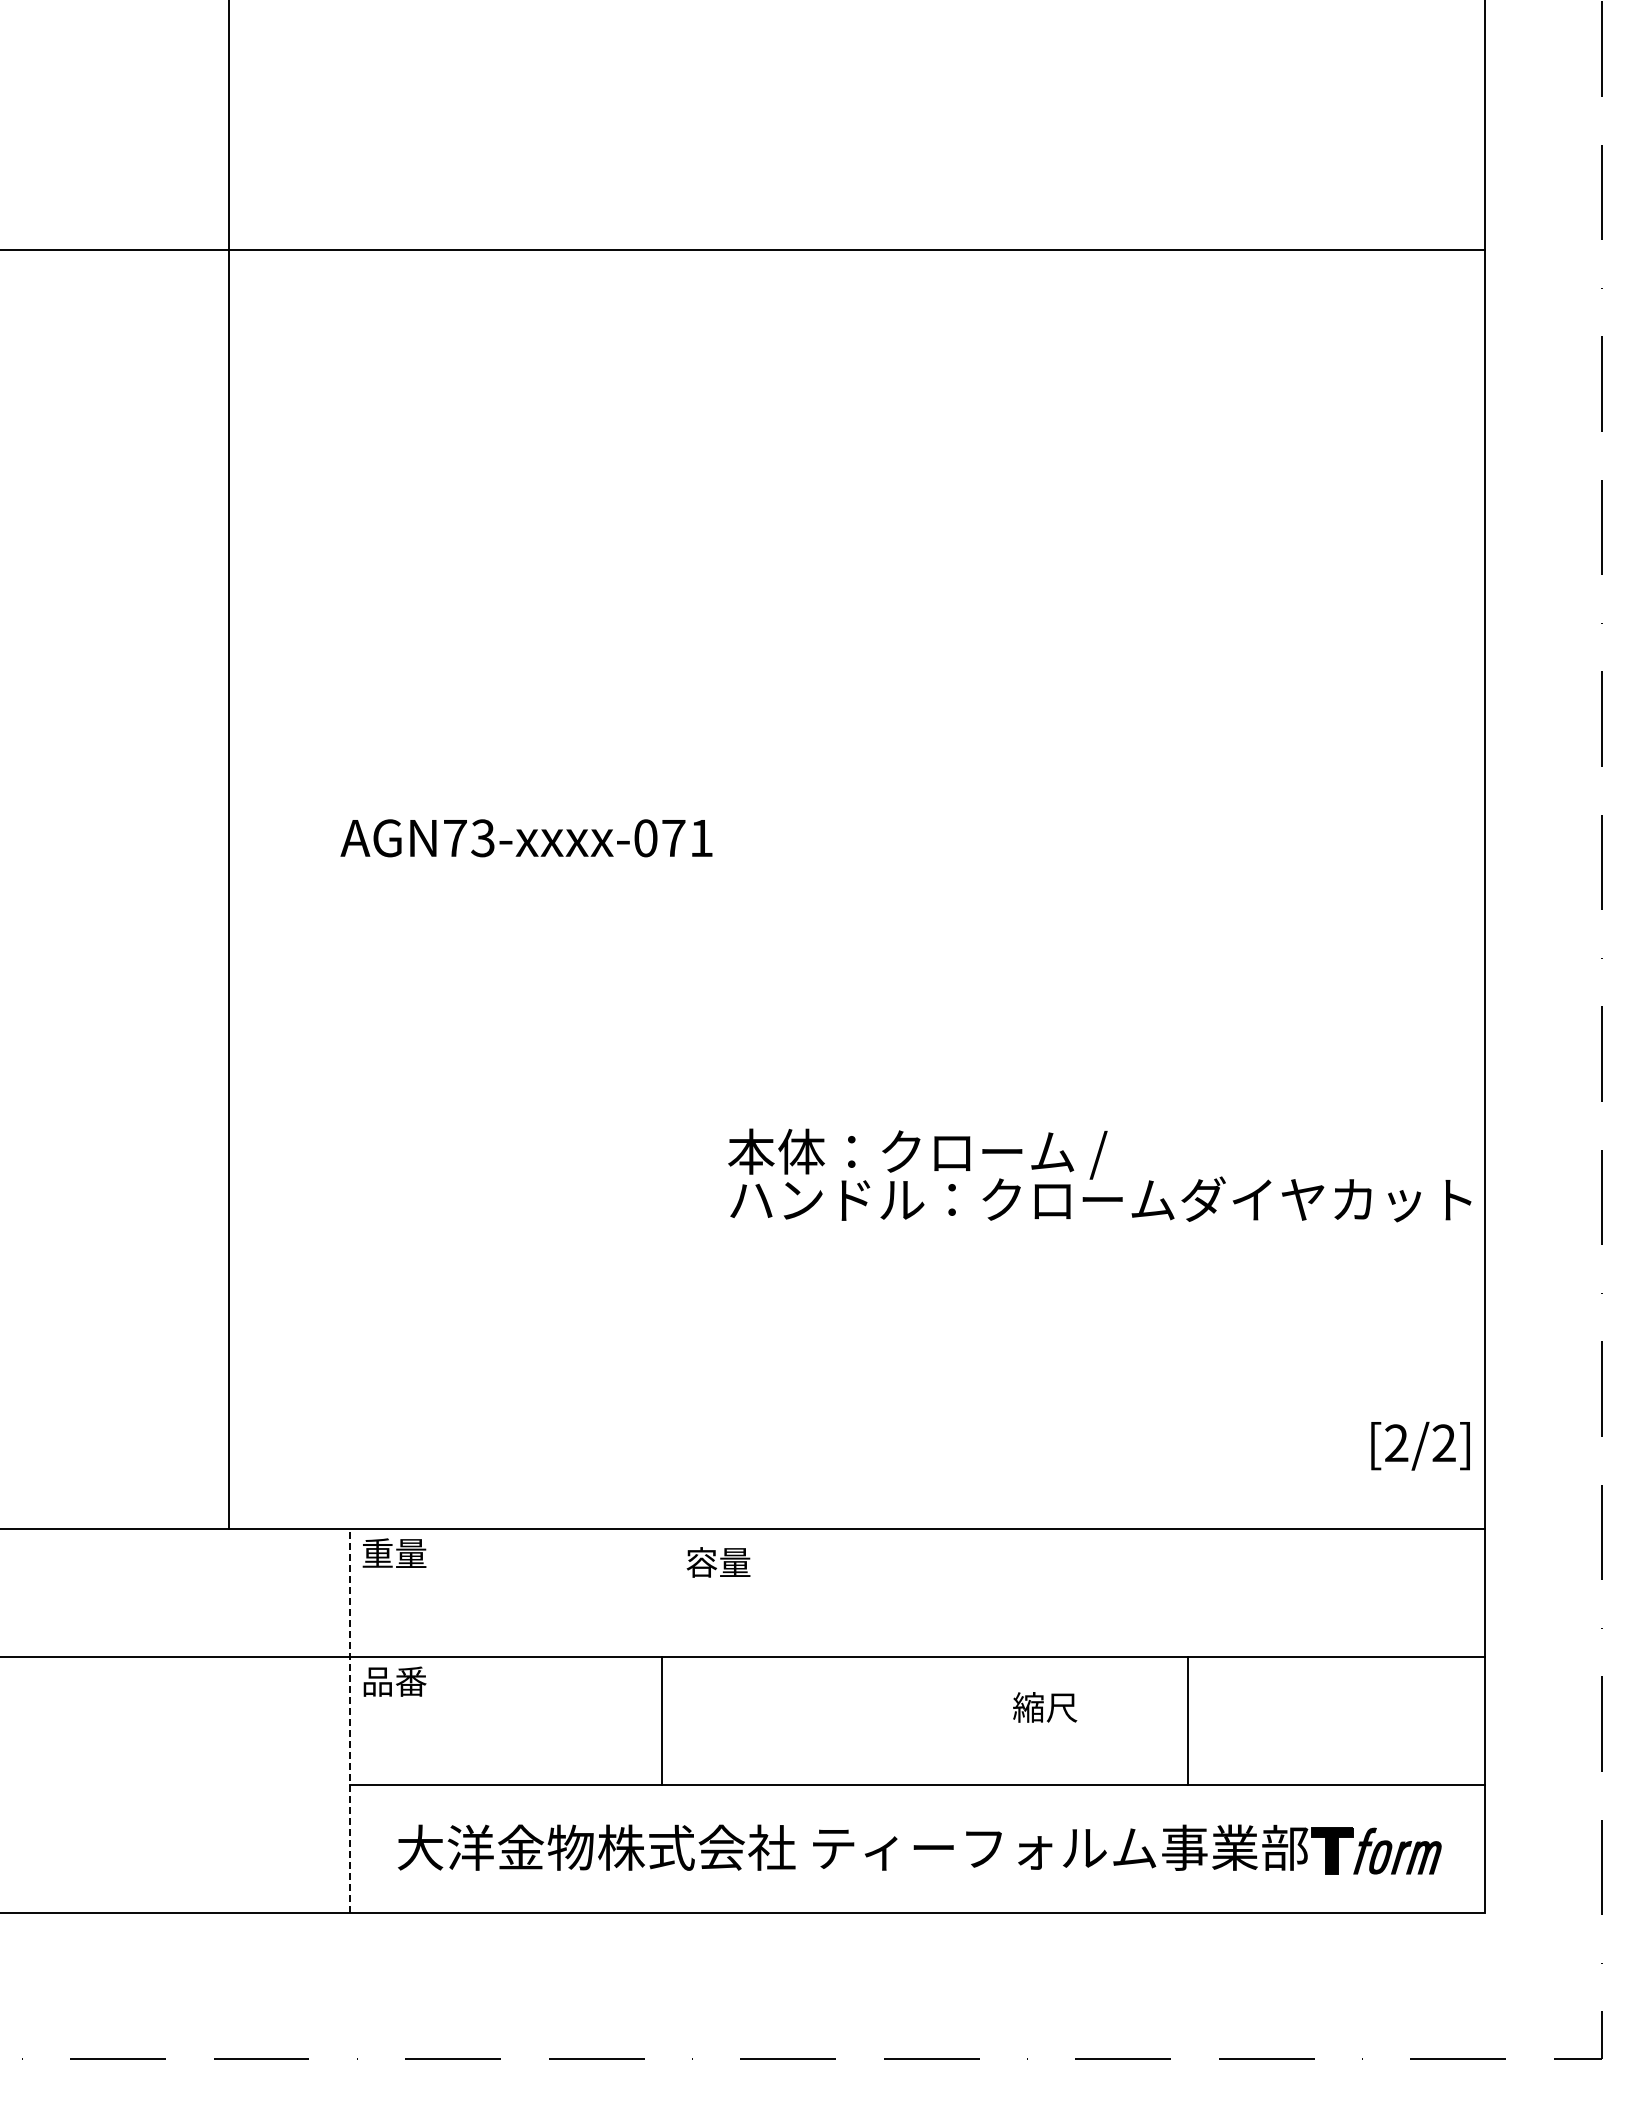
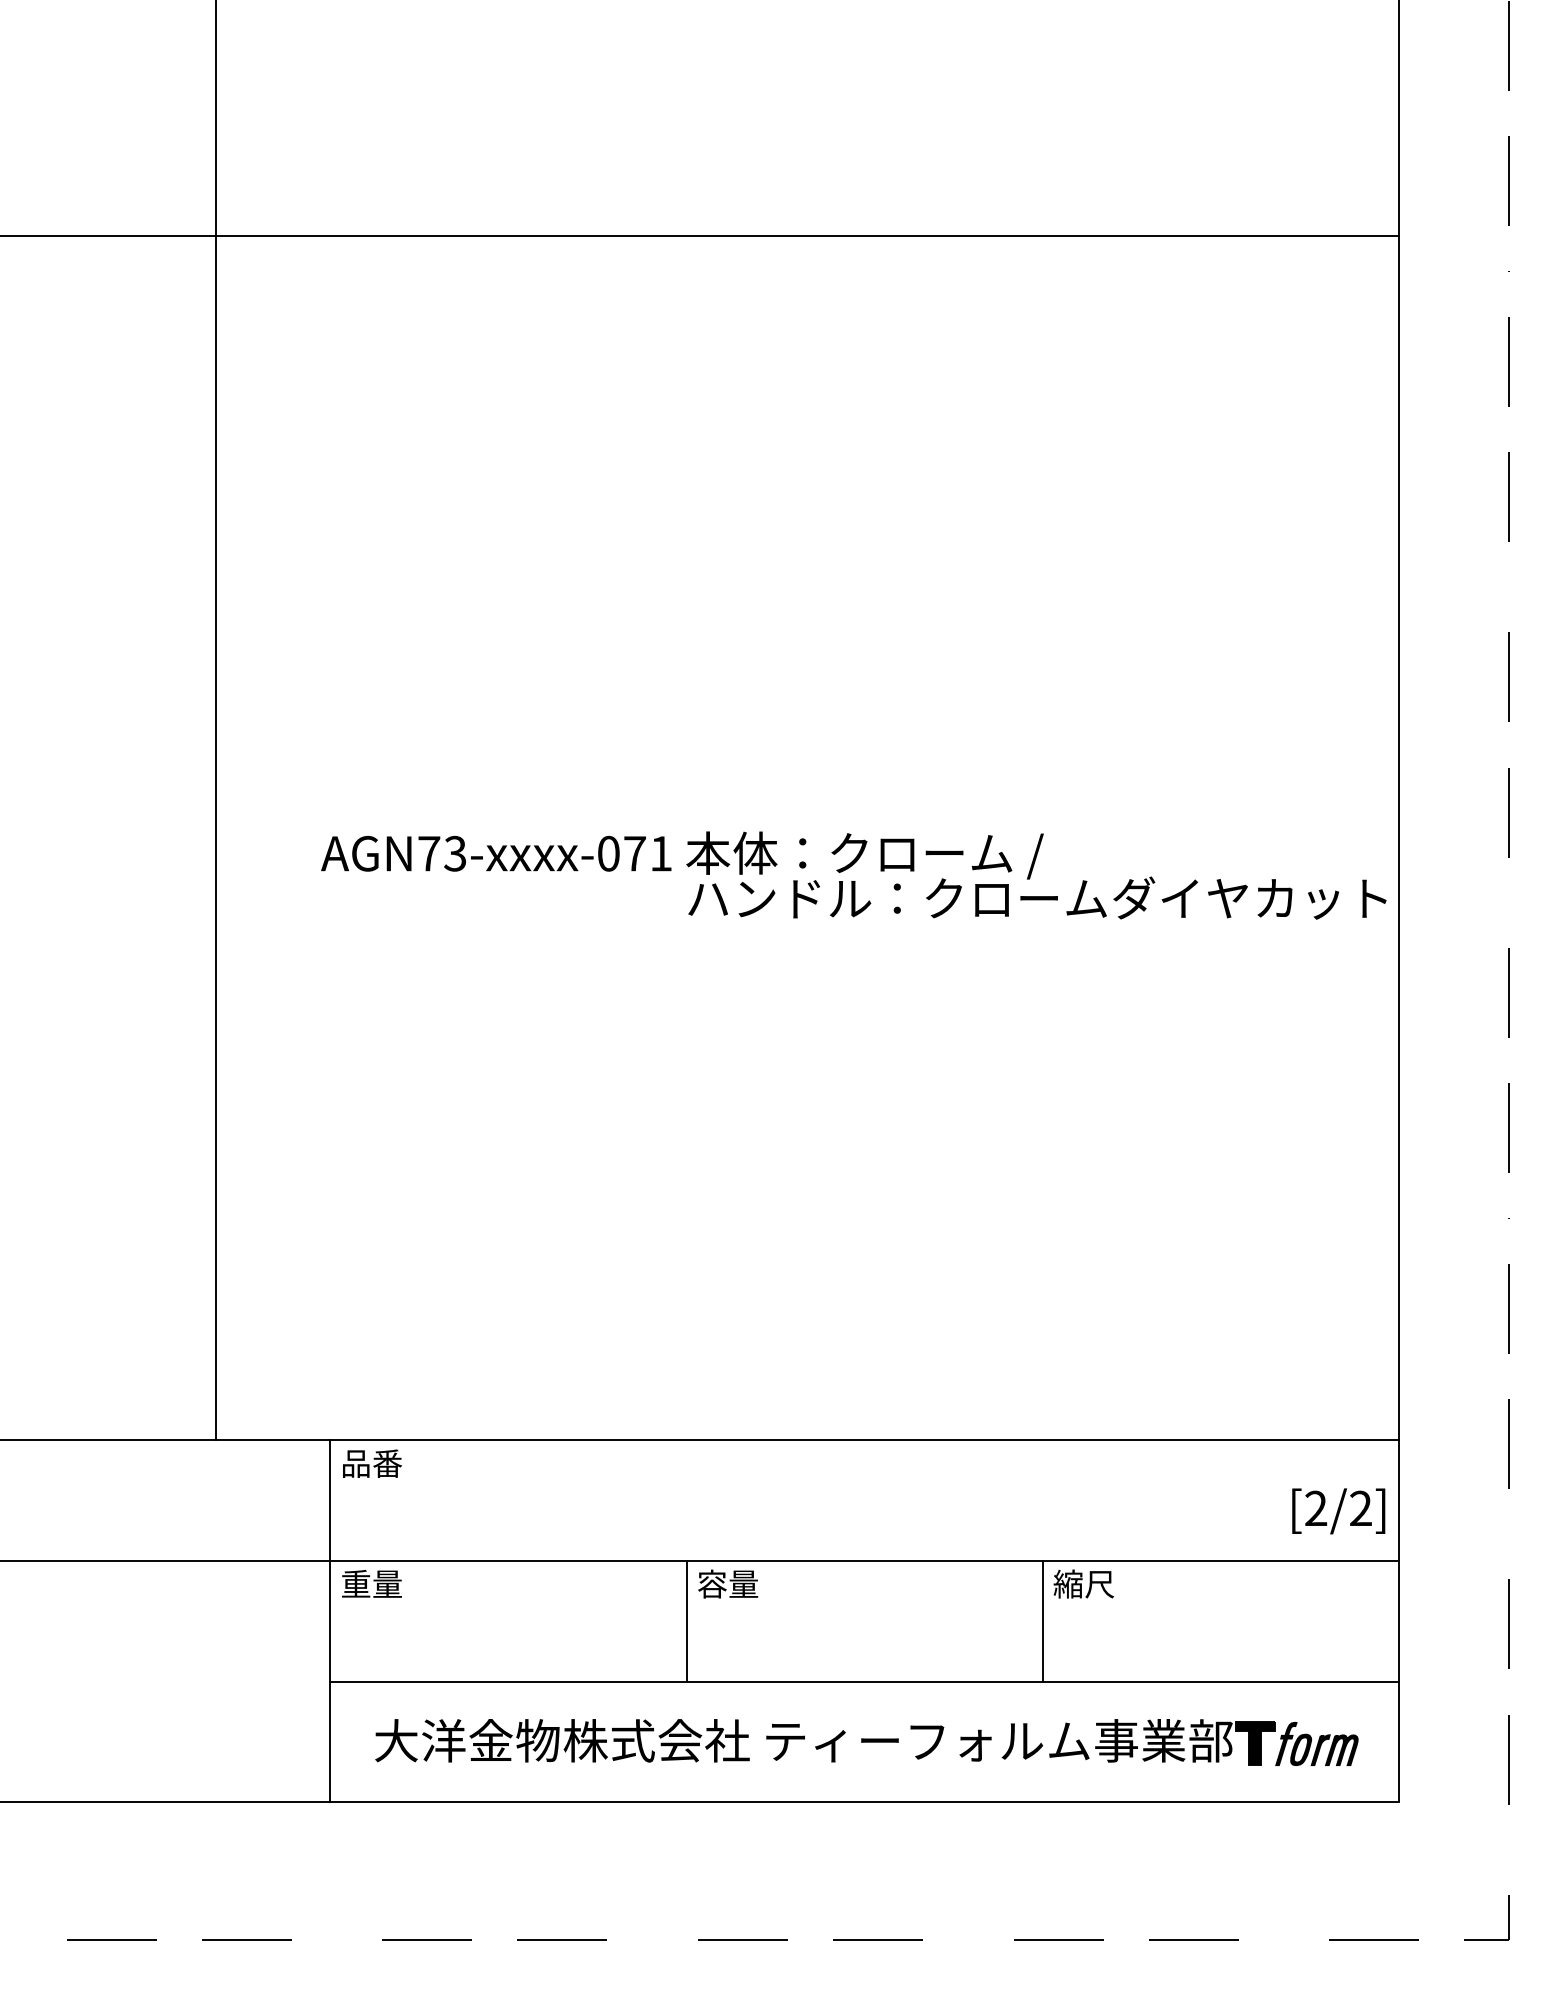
text: (526, 838) -> (496, 853), moved
text: (1099, 1175) -> (1036, 875), moved
text: (1420, 1445) -> (1338, 1510), moved
text: (394, 1553) -> (371, 1463), 重量 -> 品番
text: (718, 1562) -> (728, 1584), moved
text: (394, 1681) -> (371, 1584), 品番 -> 重量
text: (1045, 1707) -> (1084, 1584), moved
line: (350, 1720) -> (330, 1620), dashed -> solid
line: (662, 1720) -> (686, 1620), moved
line: (1188, 1720) -> (1042, 1620), moved

